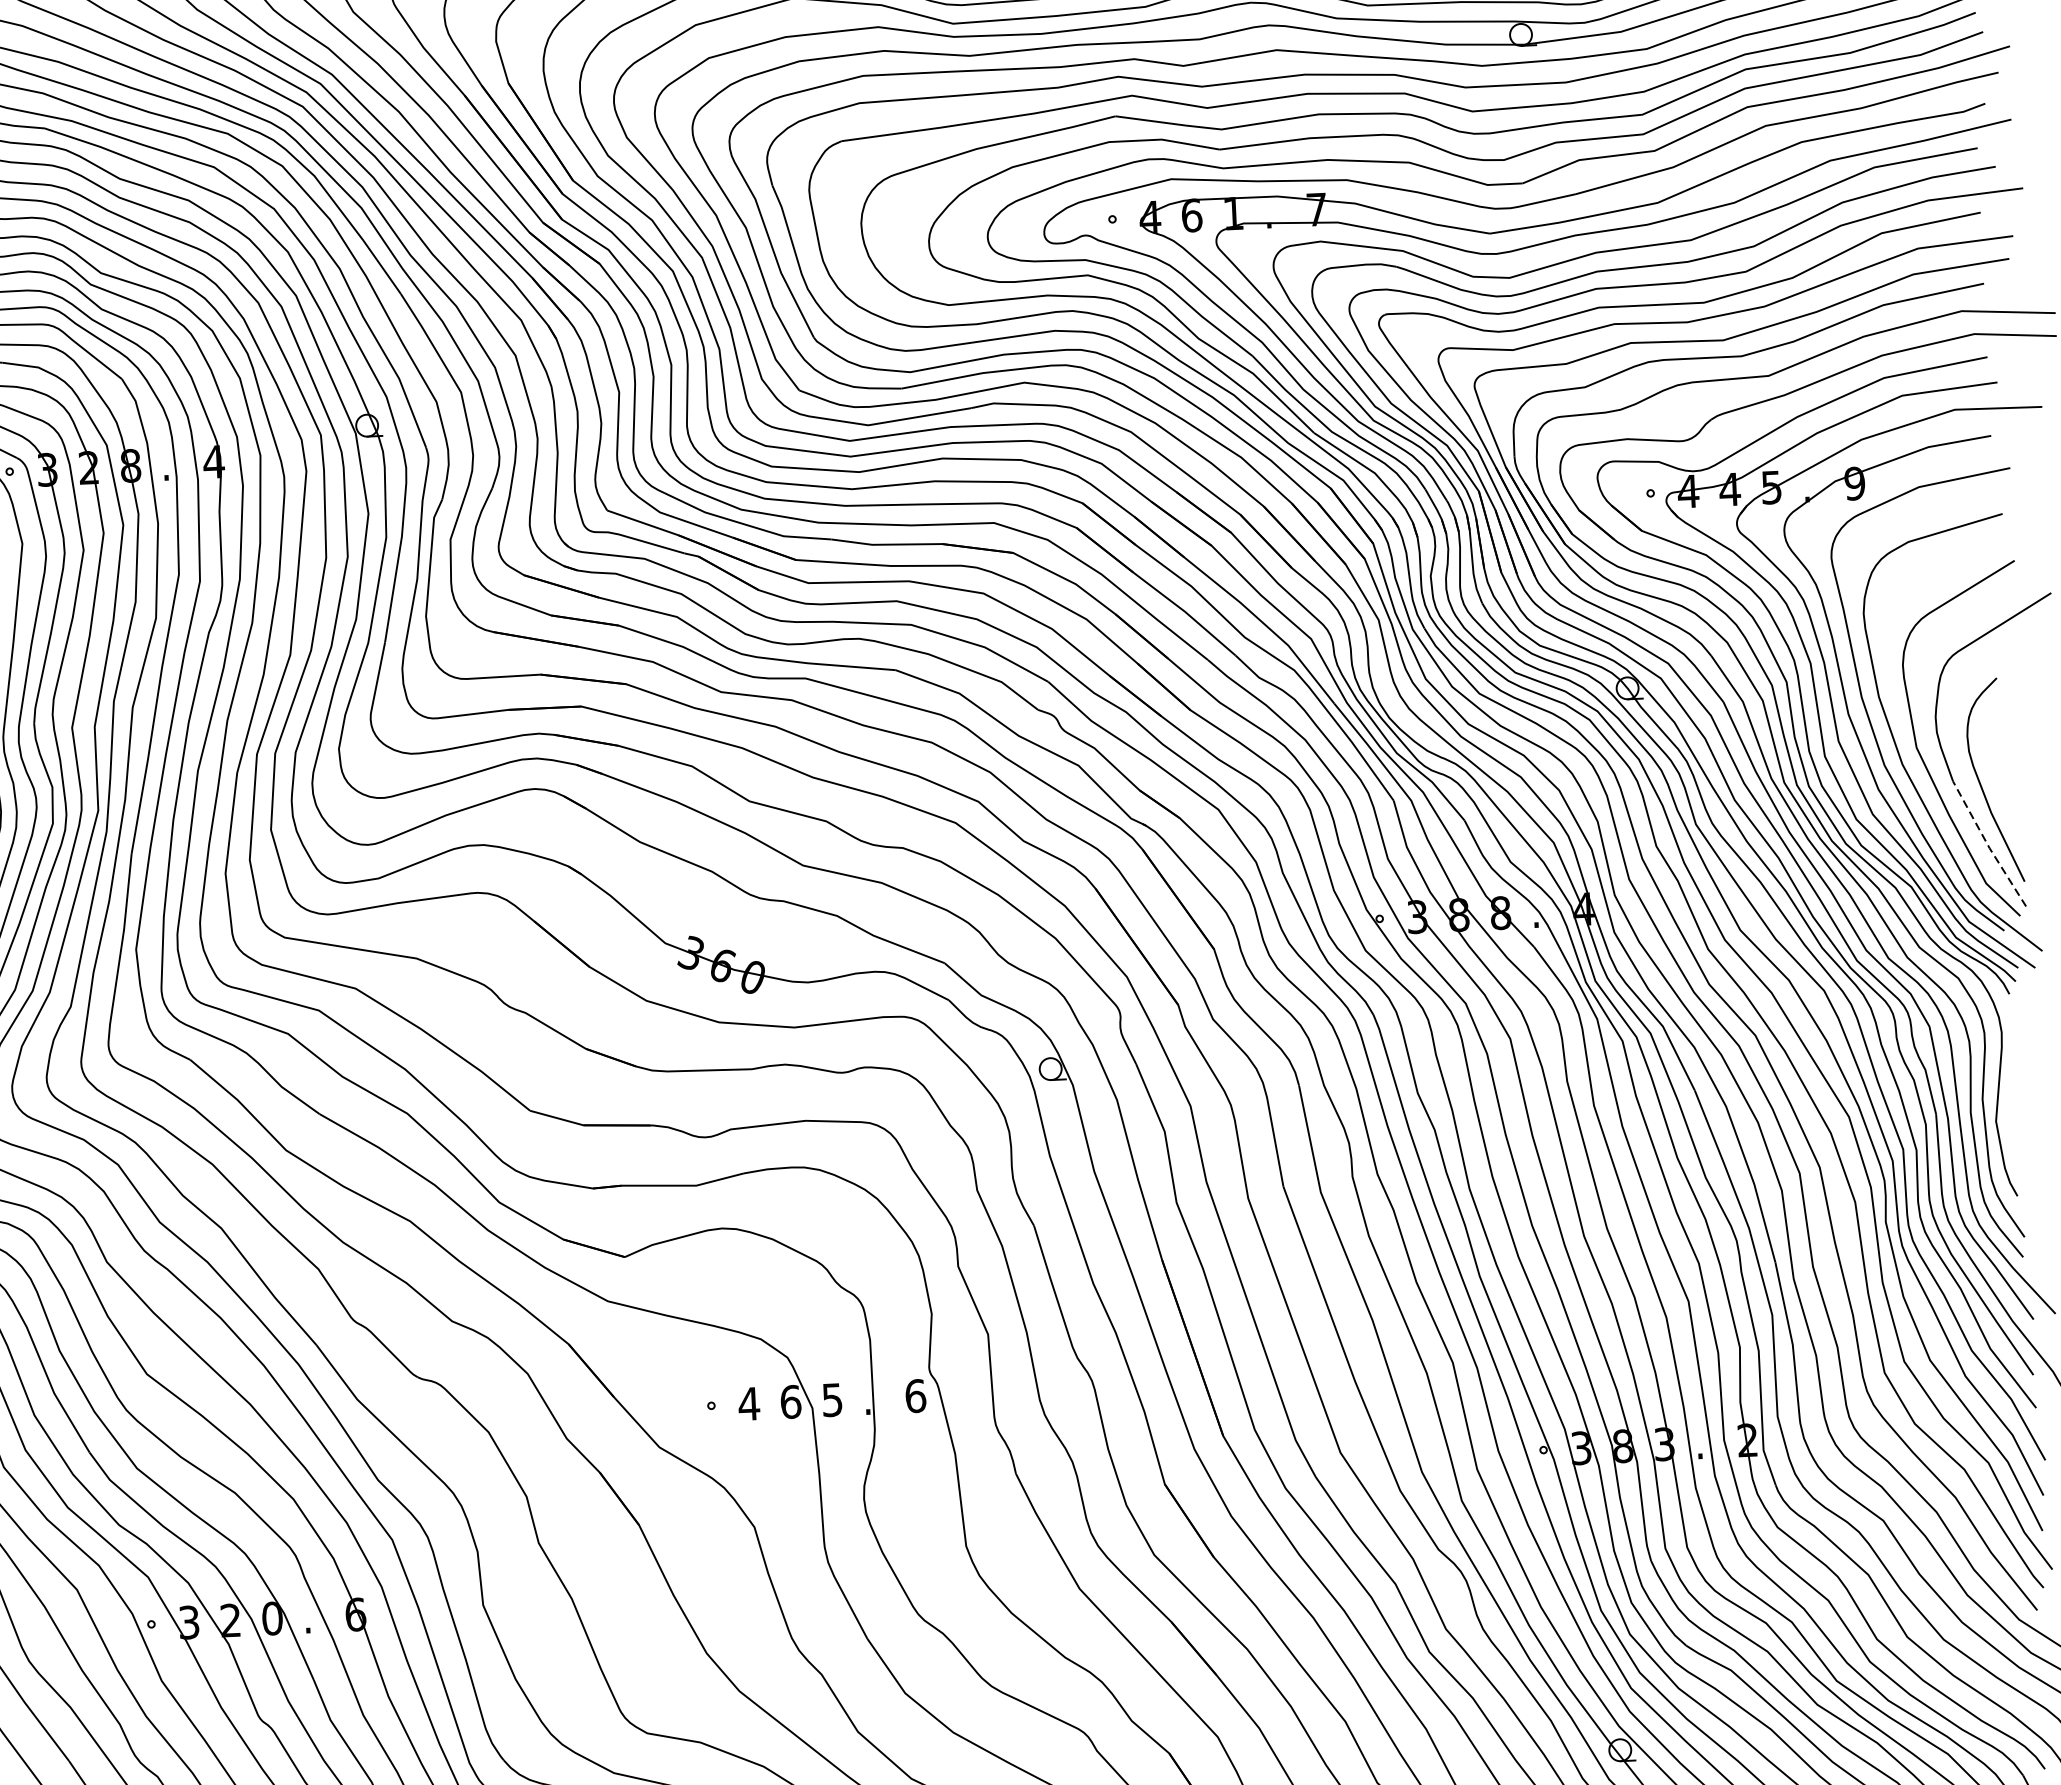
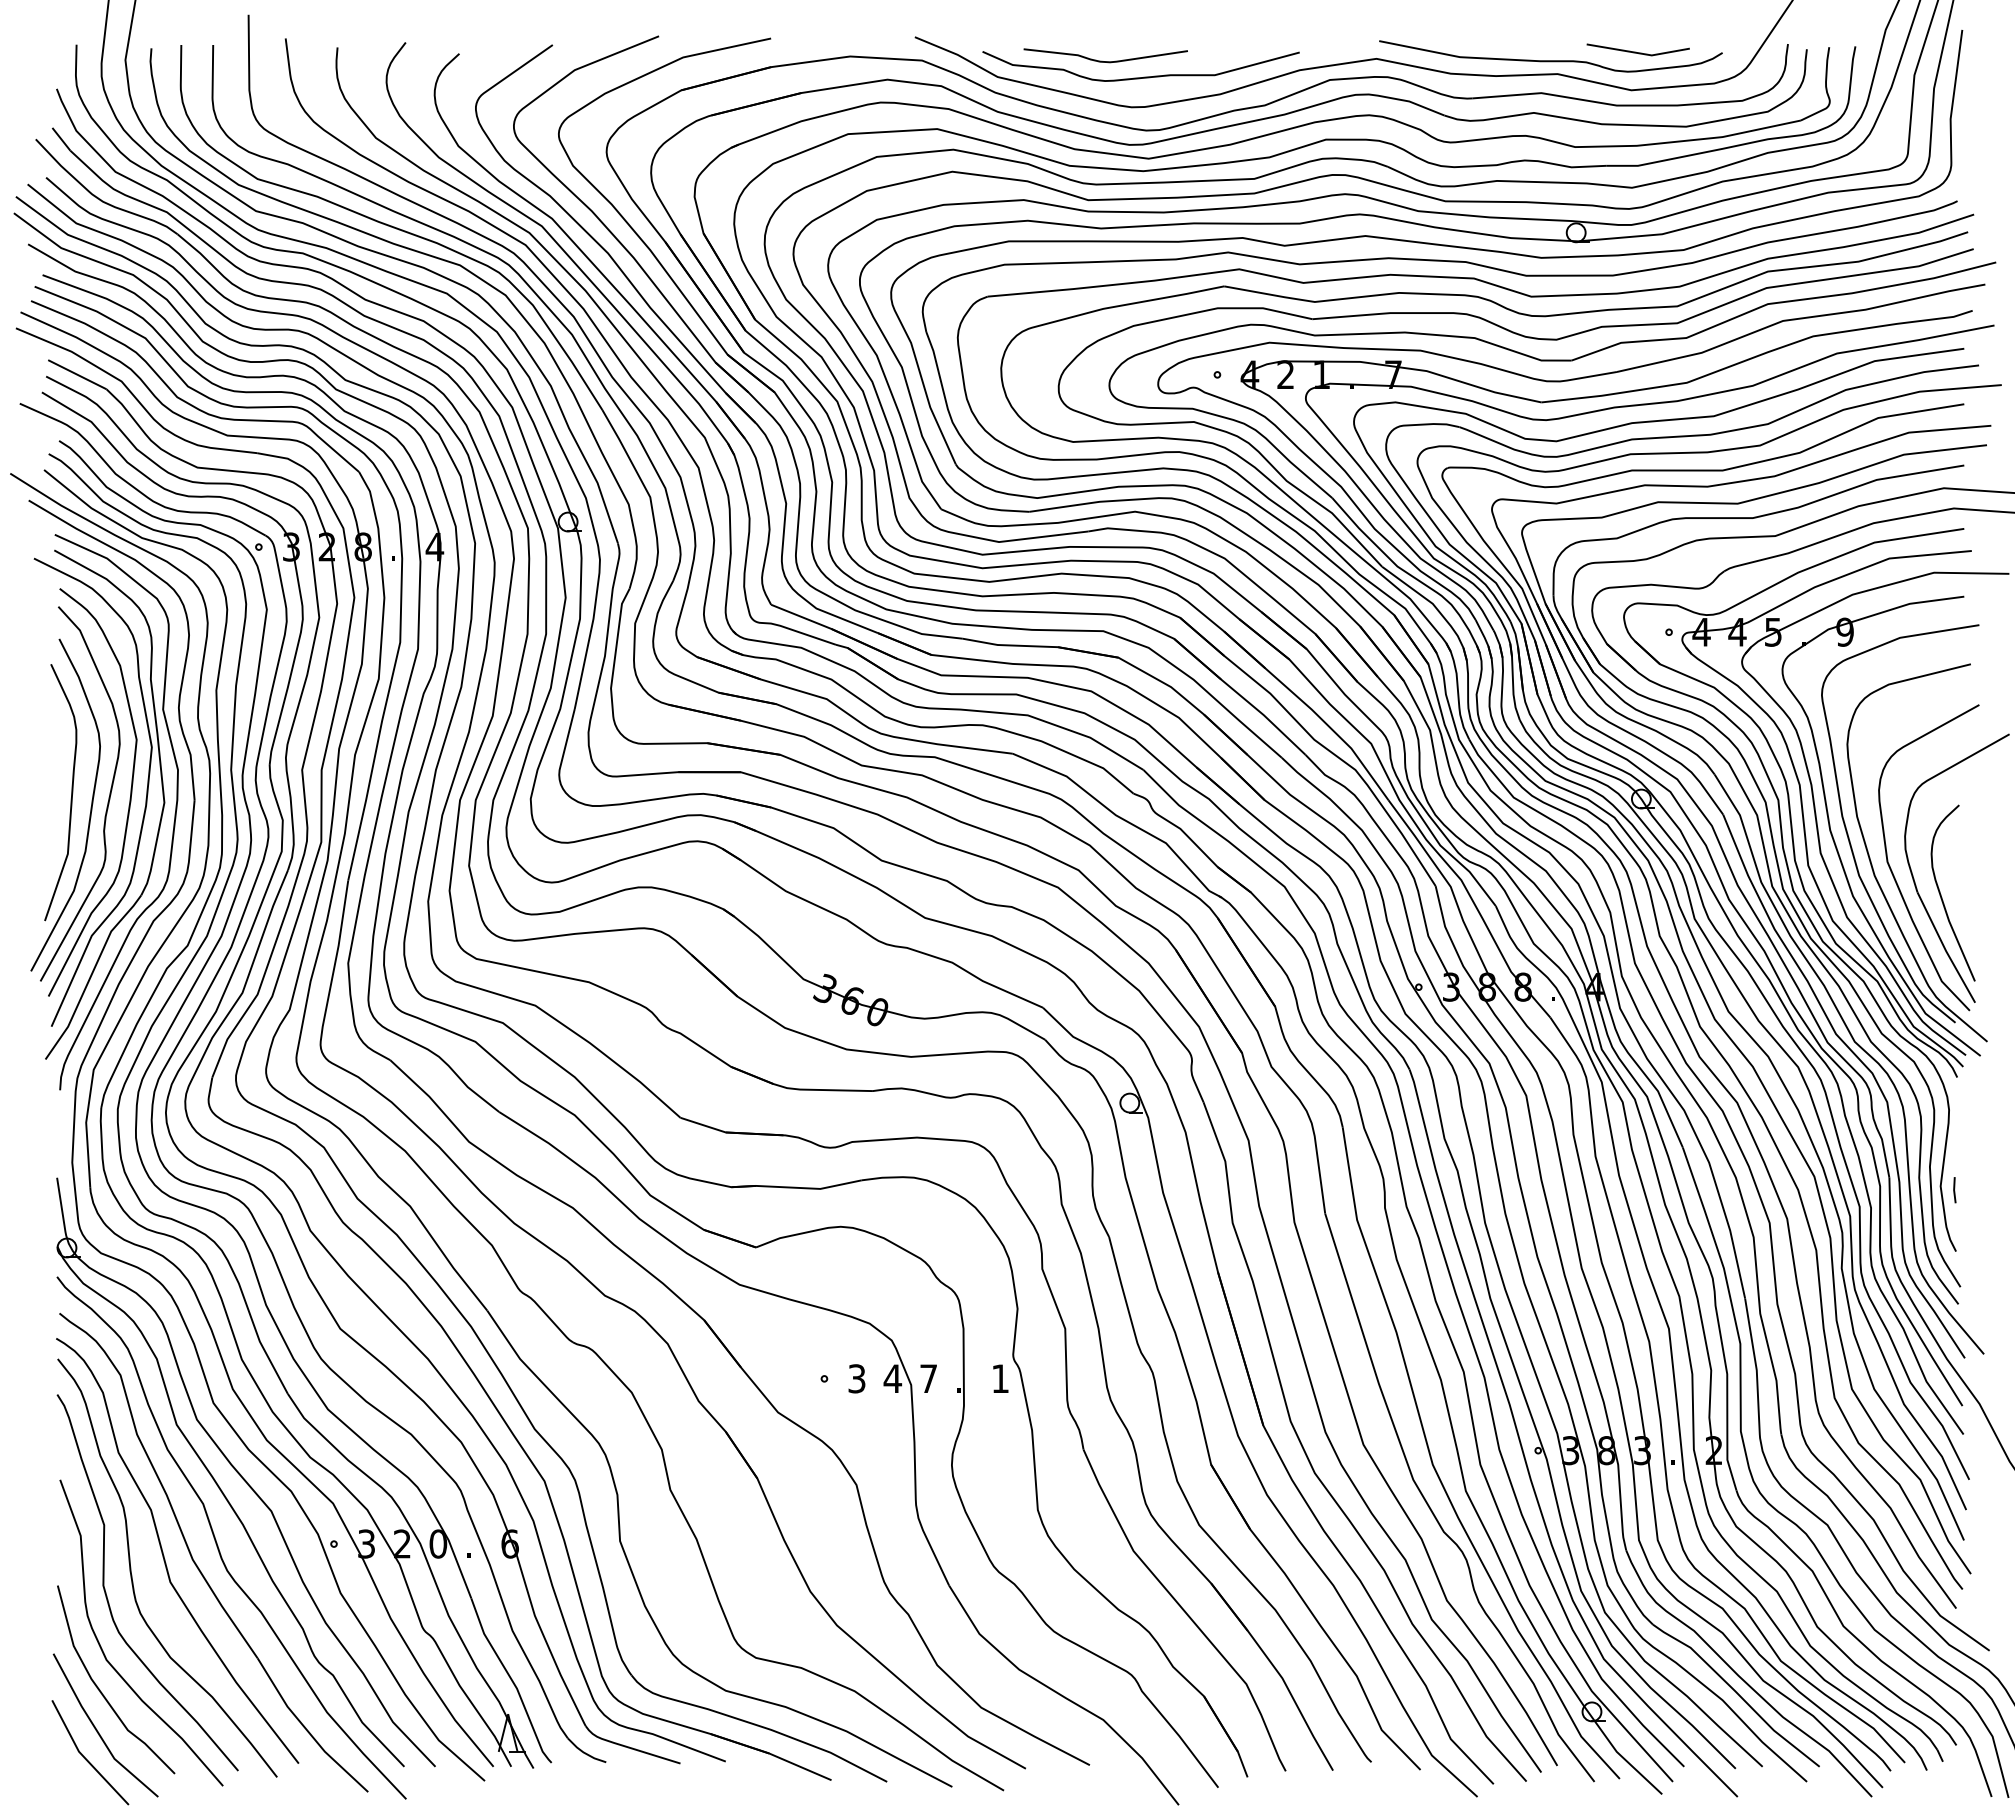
text: (1191, 215) -> (1285, 374), 6 -> 2
line: (1987, 845) -> (1944, 948), dashed -> solid
line: (2012, 1125) -> (1954, 1190), added
text: (915, 1395) -> (1000, 1378), 6 -> 1
text: (832, 1399) -> (928, 1378), 5 -> 7
text: (790, 1401) -> (892, 1378), 6 -> 4
text: (748, 1403) -> (856, 1378), 4 -> 3

